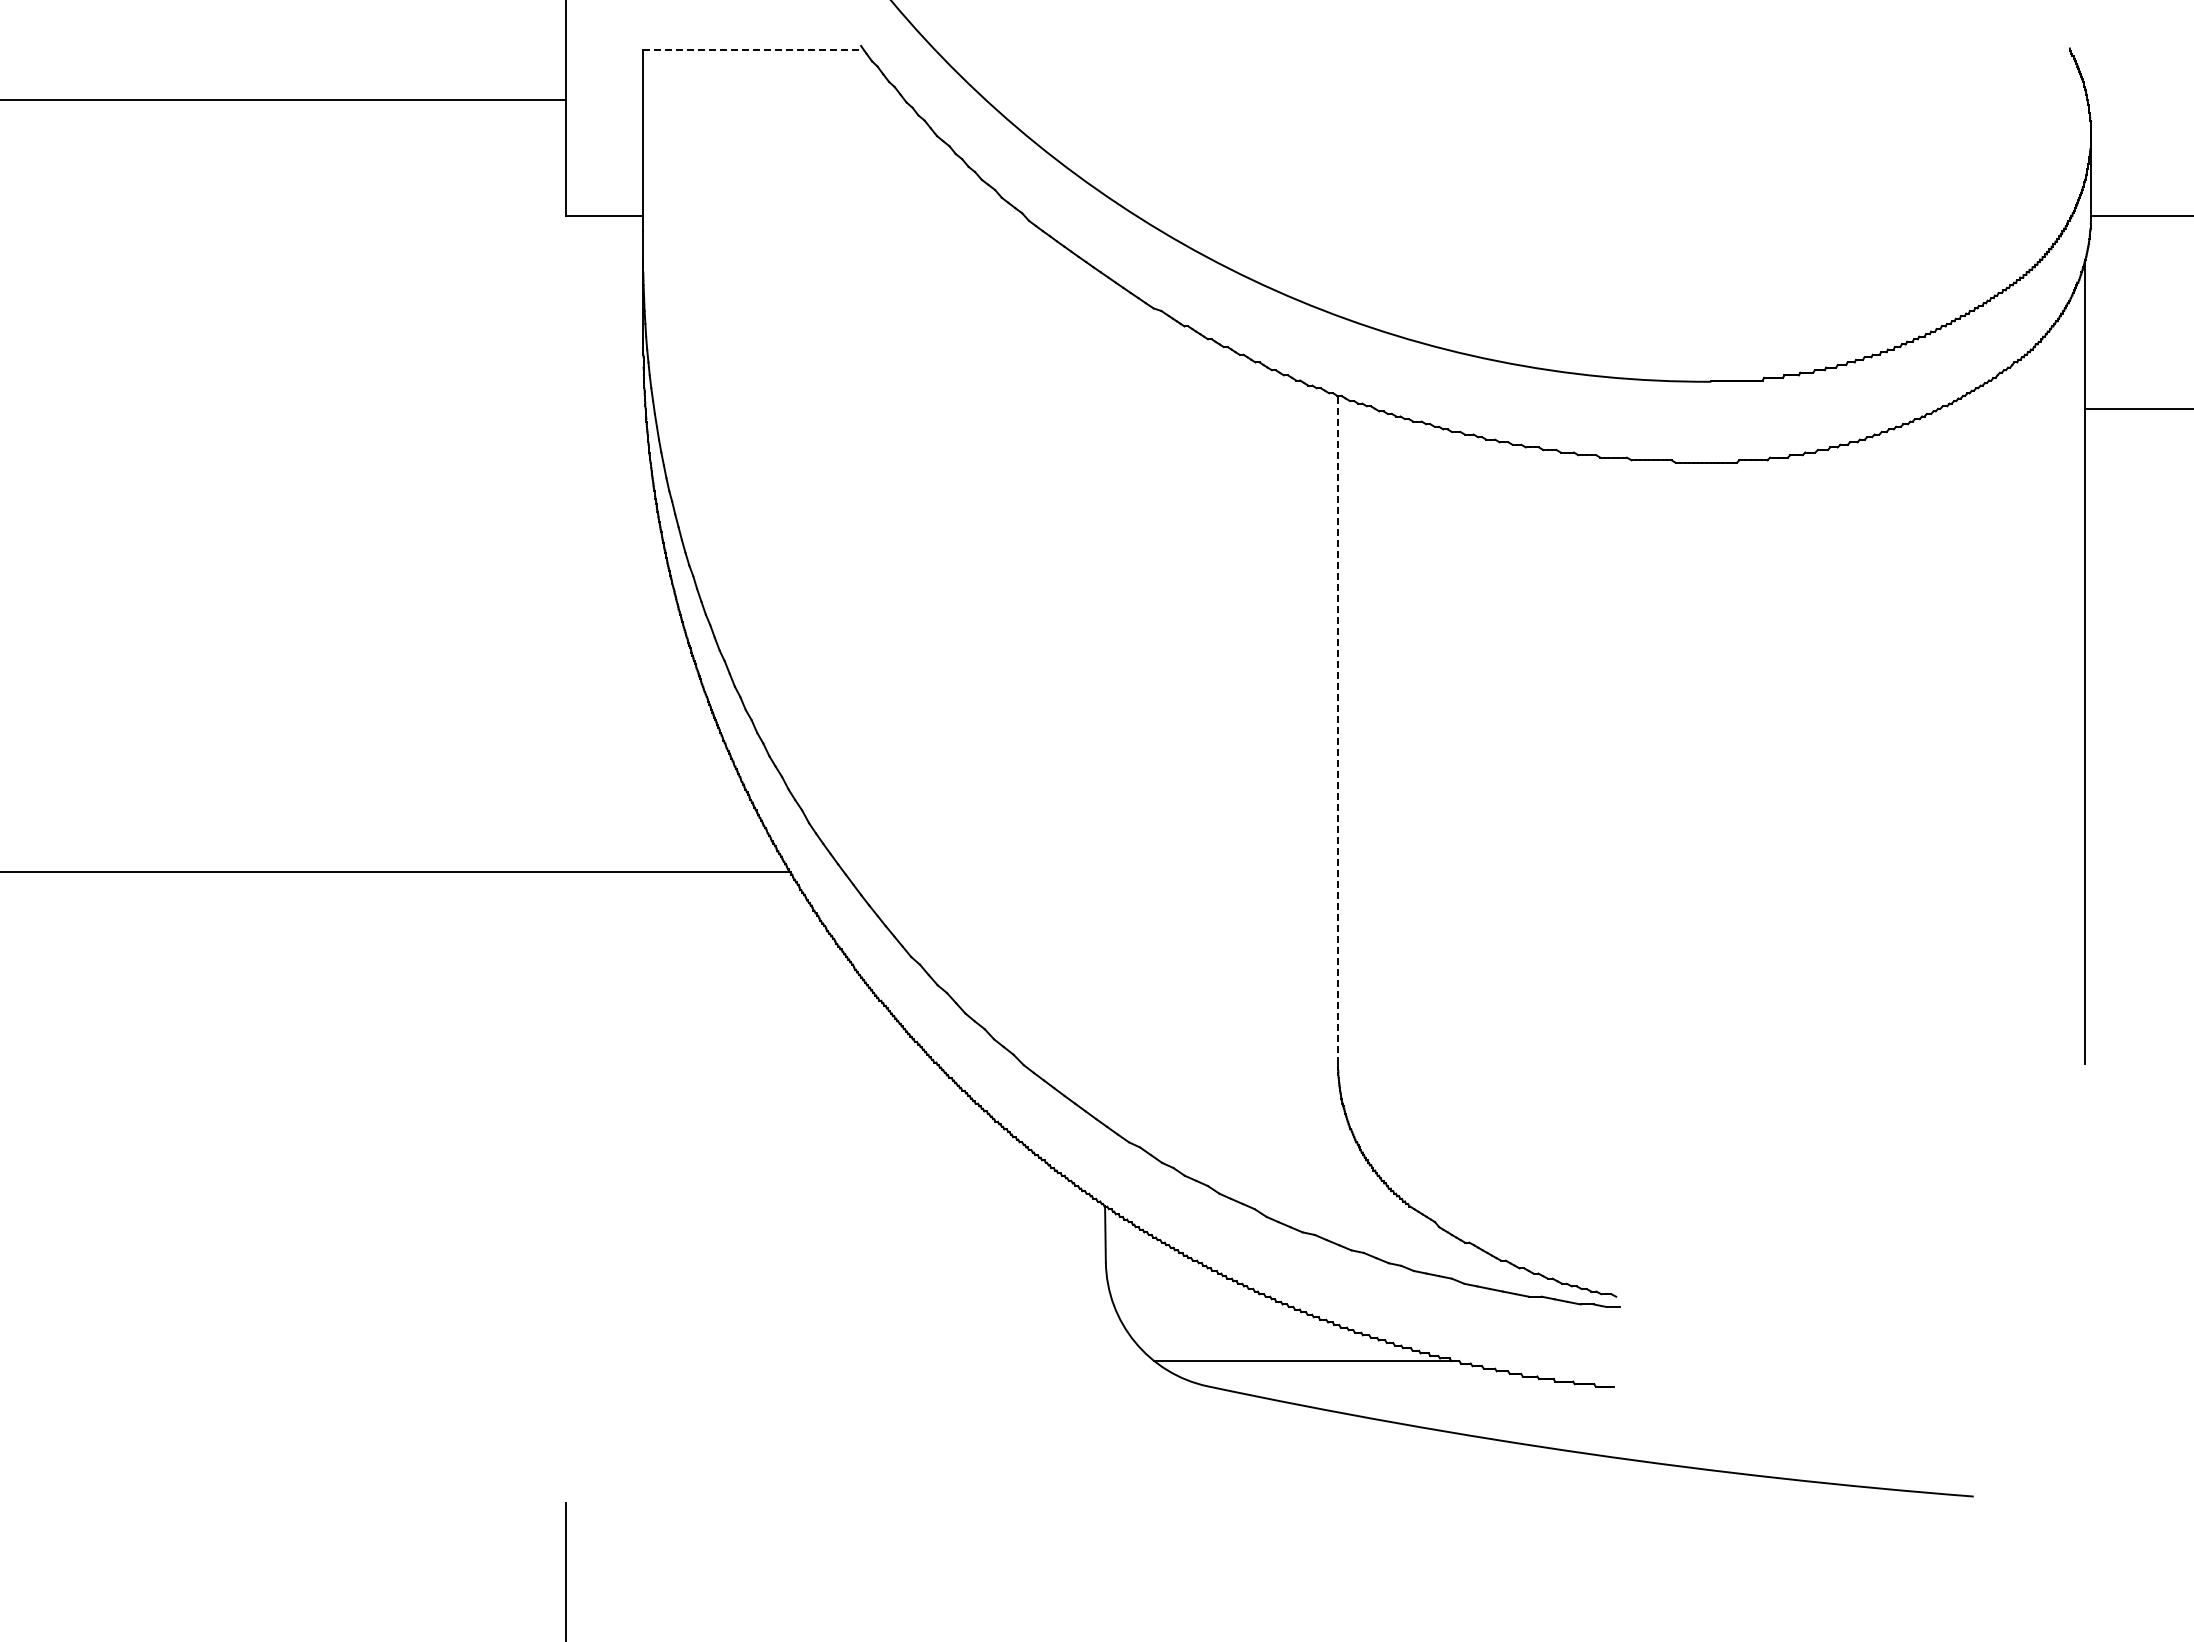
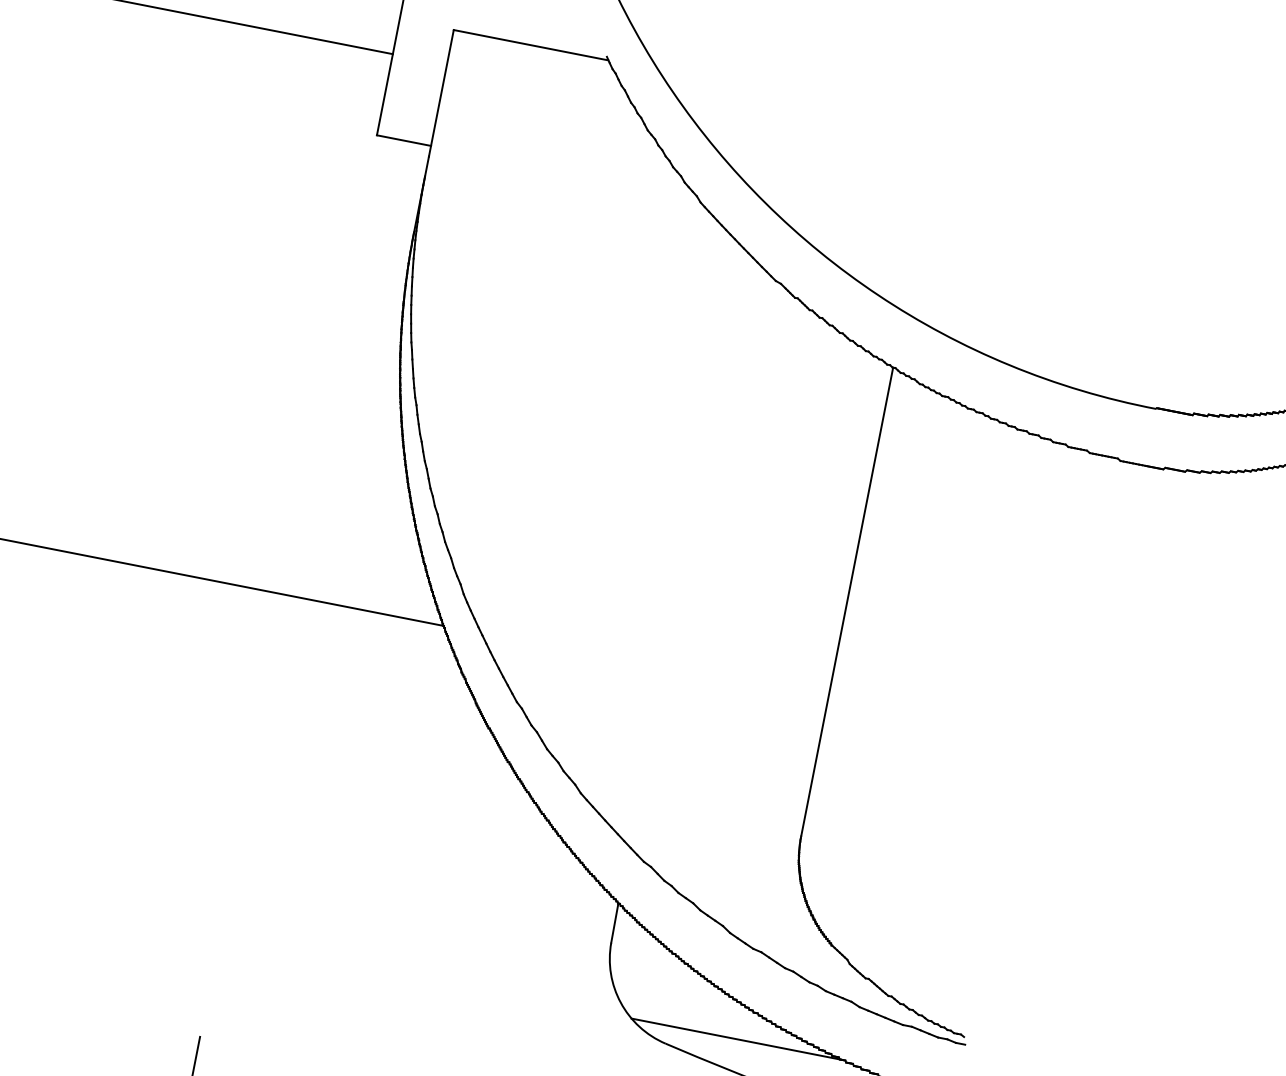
line: (754, 50) -> (531, 45), dashed -> solid
line: (1338, 729) -> (847, 601), dashed -> solid

